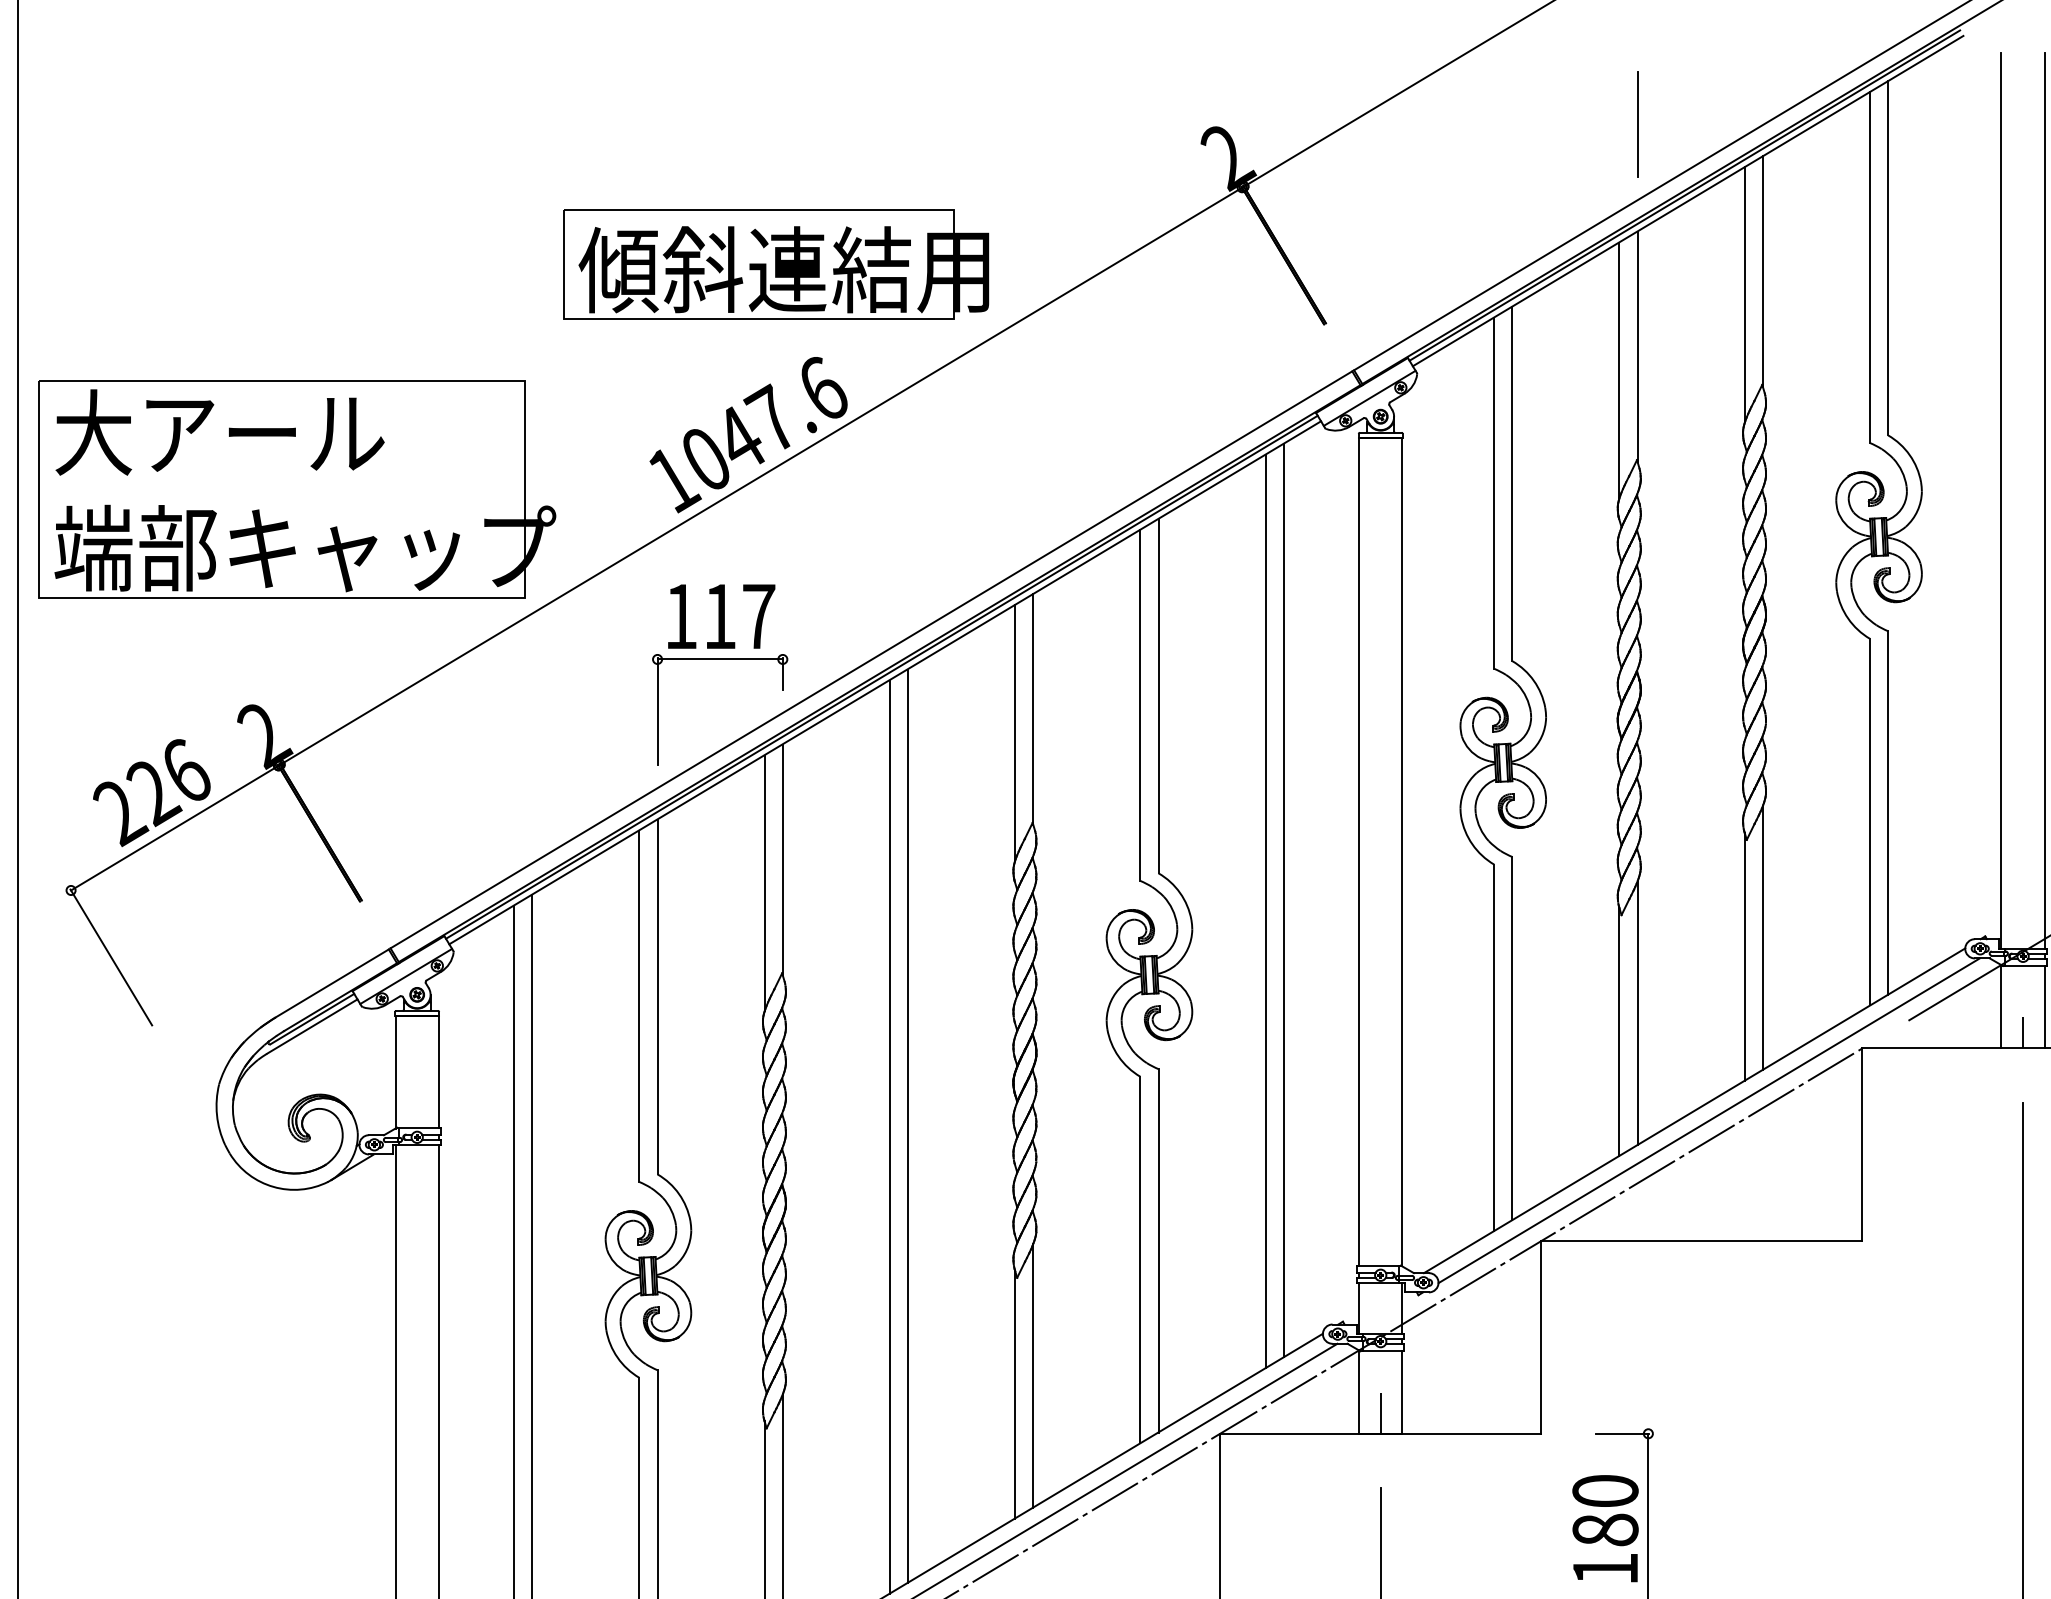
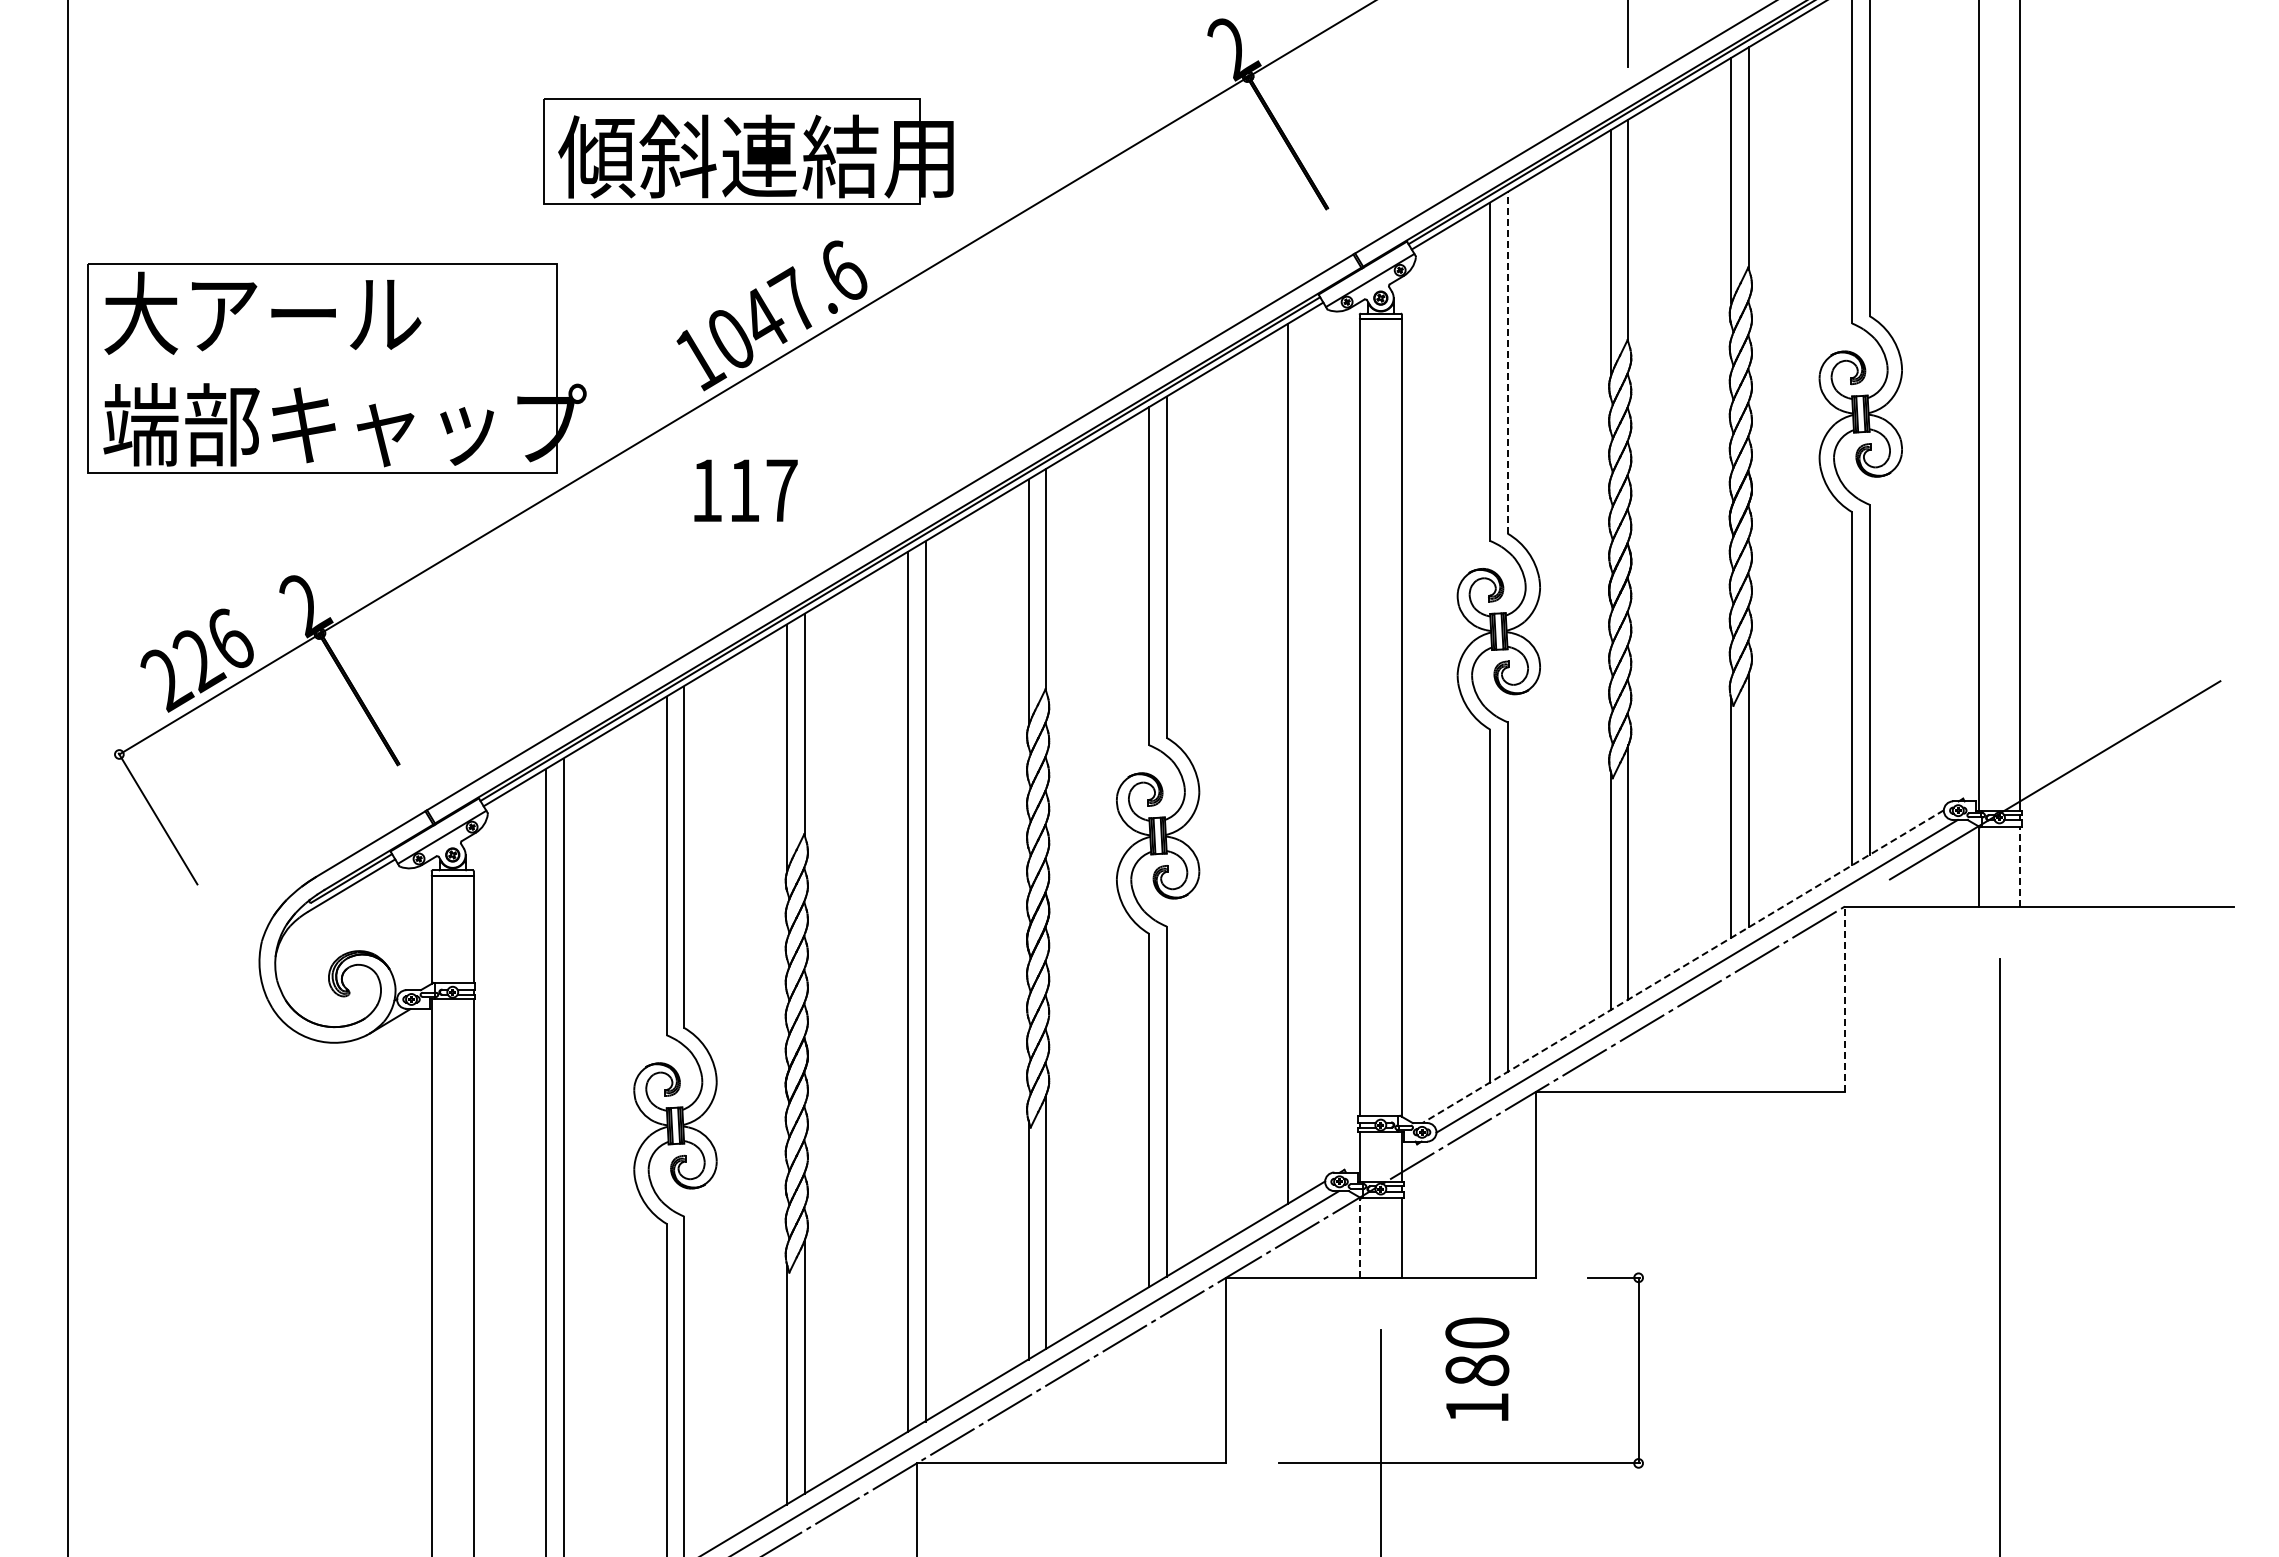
part: (776, 264) -> (748, 151), moved
line: (1512, 484) -> (1507, 363), solid -> dashed
part: (720, 660) -> (744, 532), removed
line: (1265, 911) -> (1269, 774), removed
line: (2044, 1006) -> (2020, 866), solid -> dashed
line: (2023, 1031) -> (1999, 890), removed
line: (1694, 1110) -> (1683, 966), solid -> dashed
line: (1862, 1144) -> (1844, 999), solid -> dashed
line: (1358, 1391) -> (1359, 1237), solid -> dashed
line: (1380, 1412) -> (1380, 1257), removed
text: (1605, 1527) -> (1477, 1368), moved

